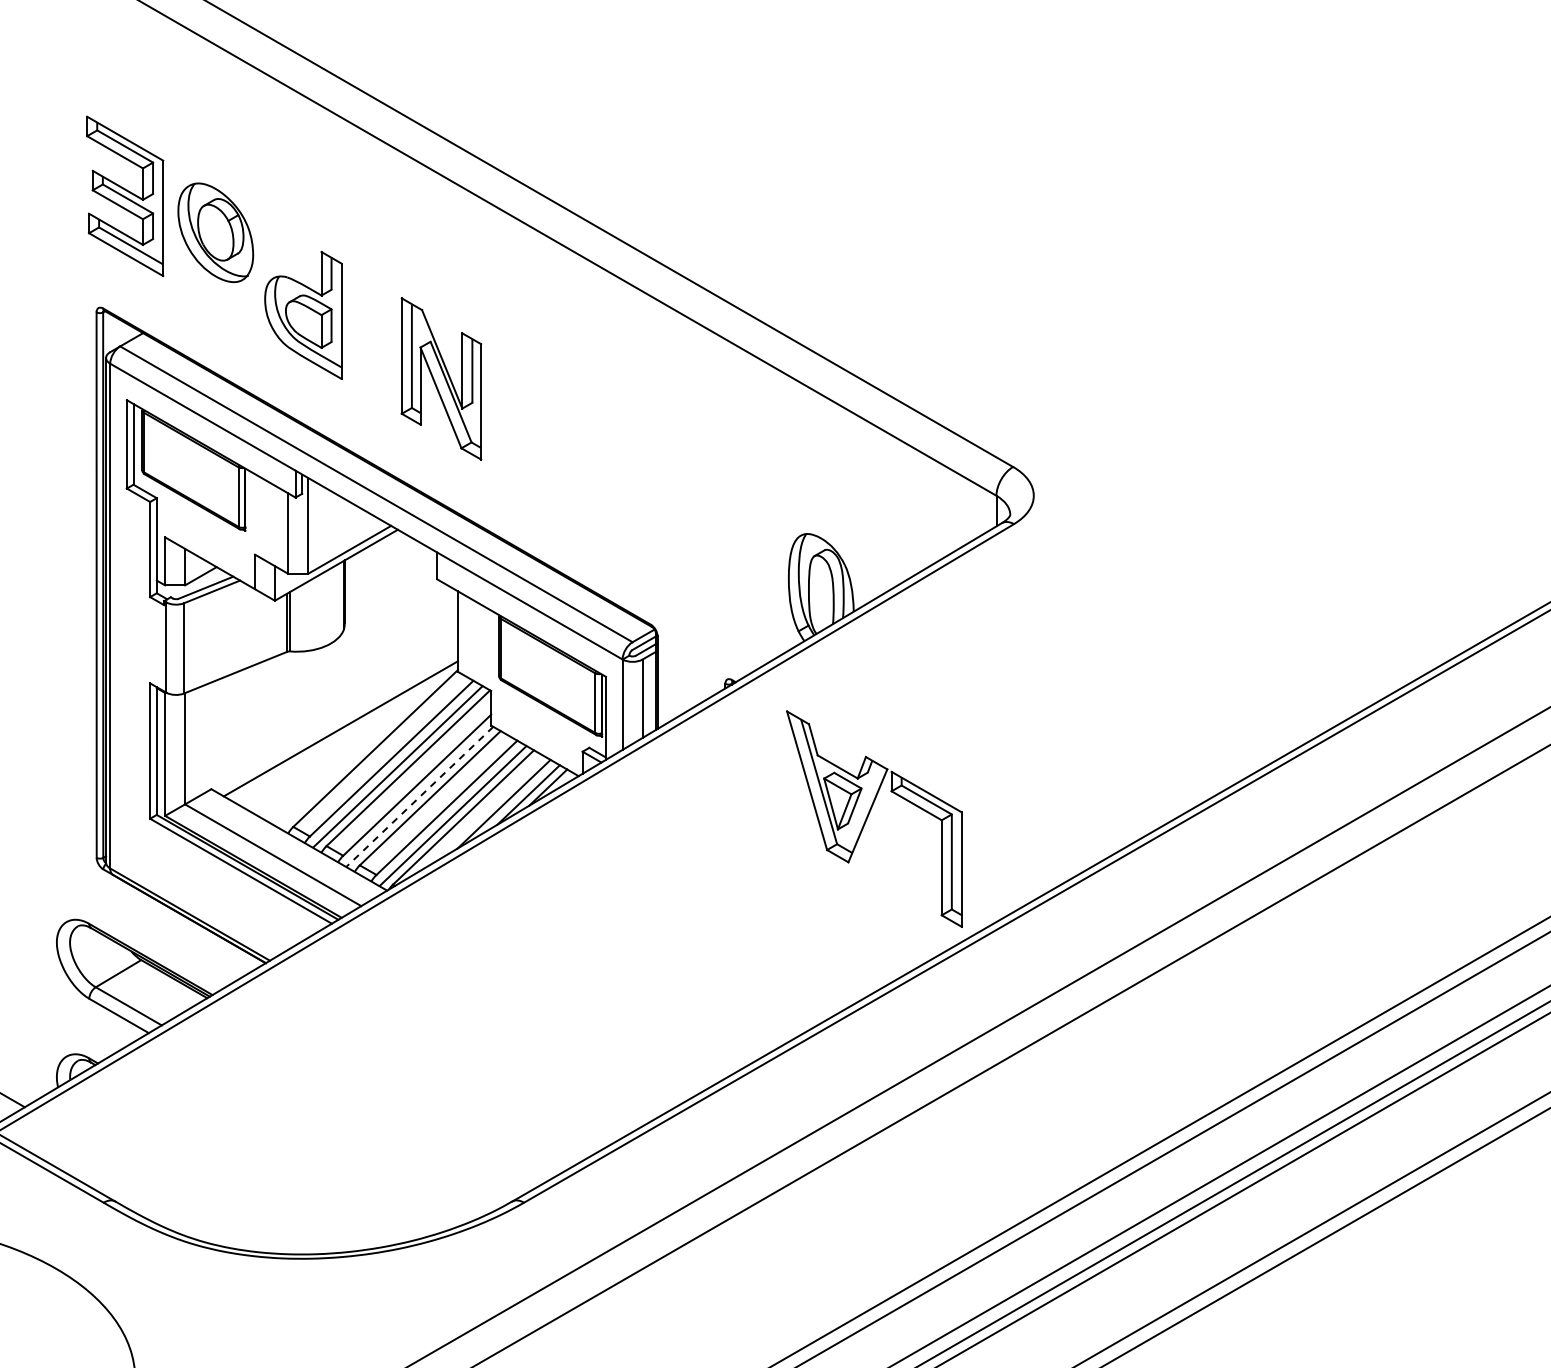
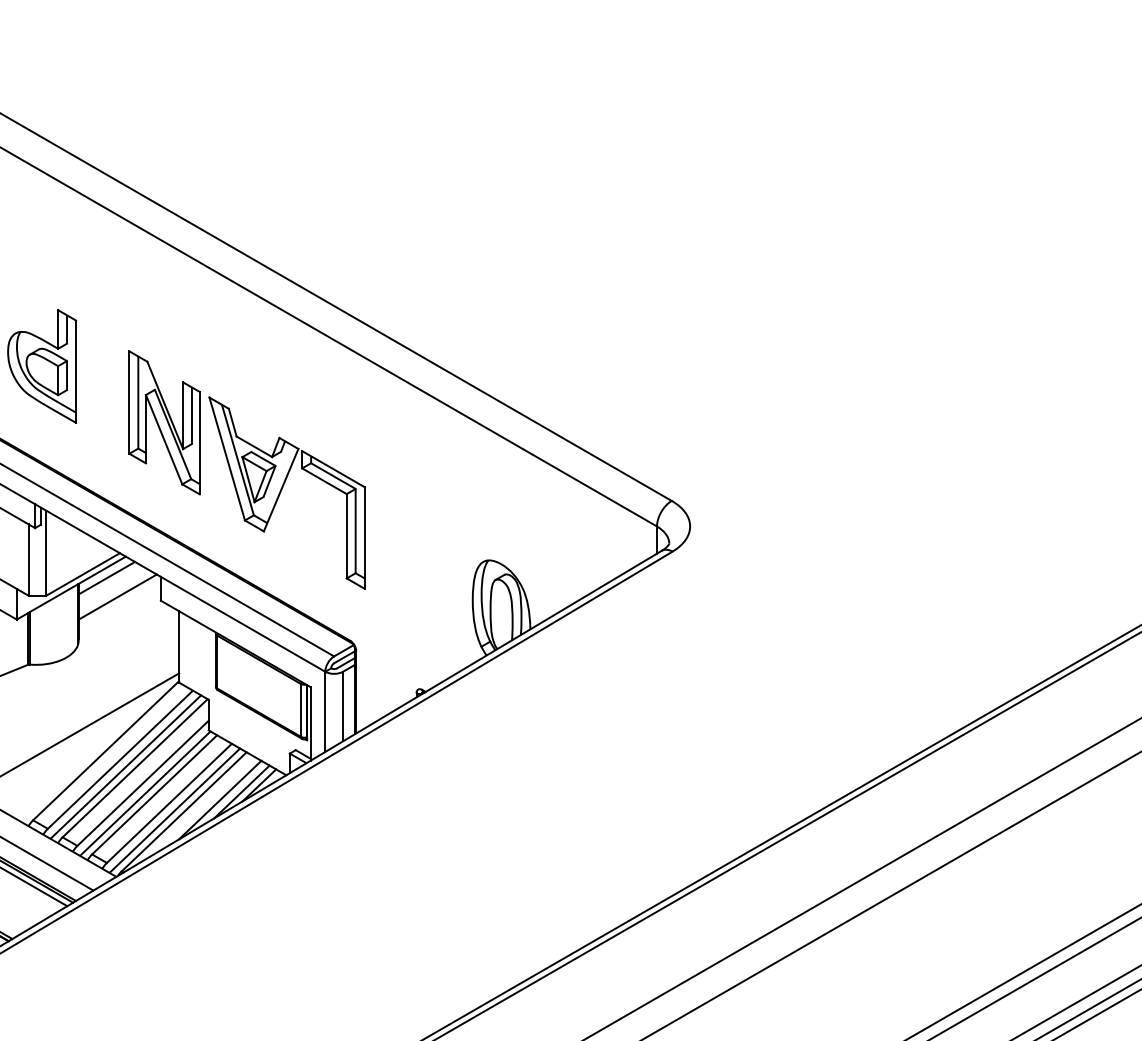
line: (376, 553) -> (106, 577), added
line: (388, 574) -> (117, 596), added
line: (419, 796) -> (145, 793), dashed -> solid
part: (868, 817) -> (281, 491), moved

